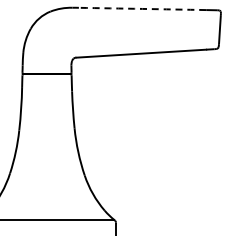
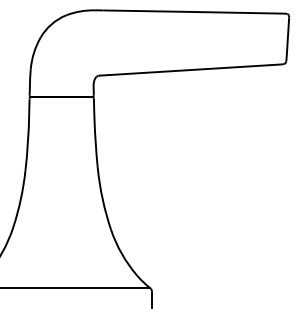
arc: (142, 8) -> (186, 11), dashed -> solid

